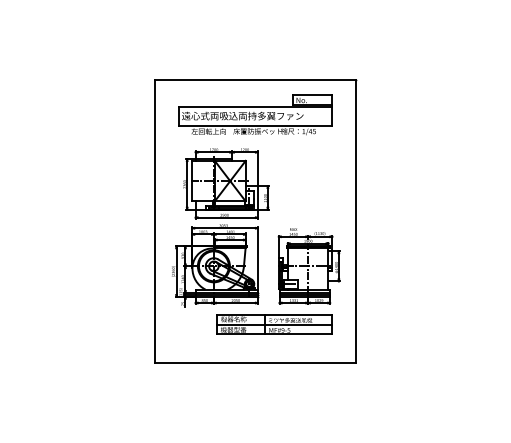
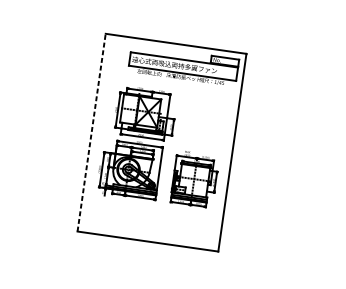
part: (255, 114) -> (183, 65), moved
line: (154, 221) -> (91, 132), solid -> dashed
part: (274, 324) -> (165, 216), removed

